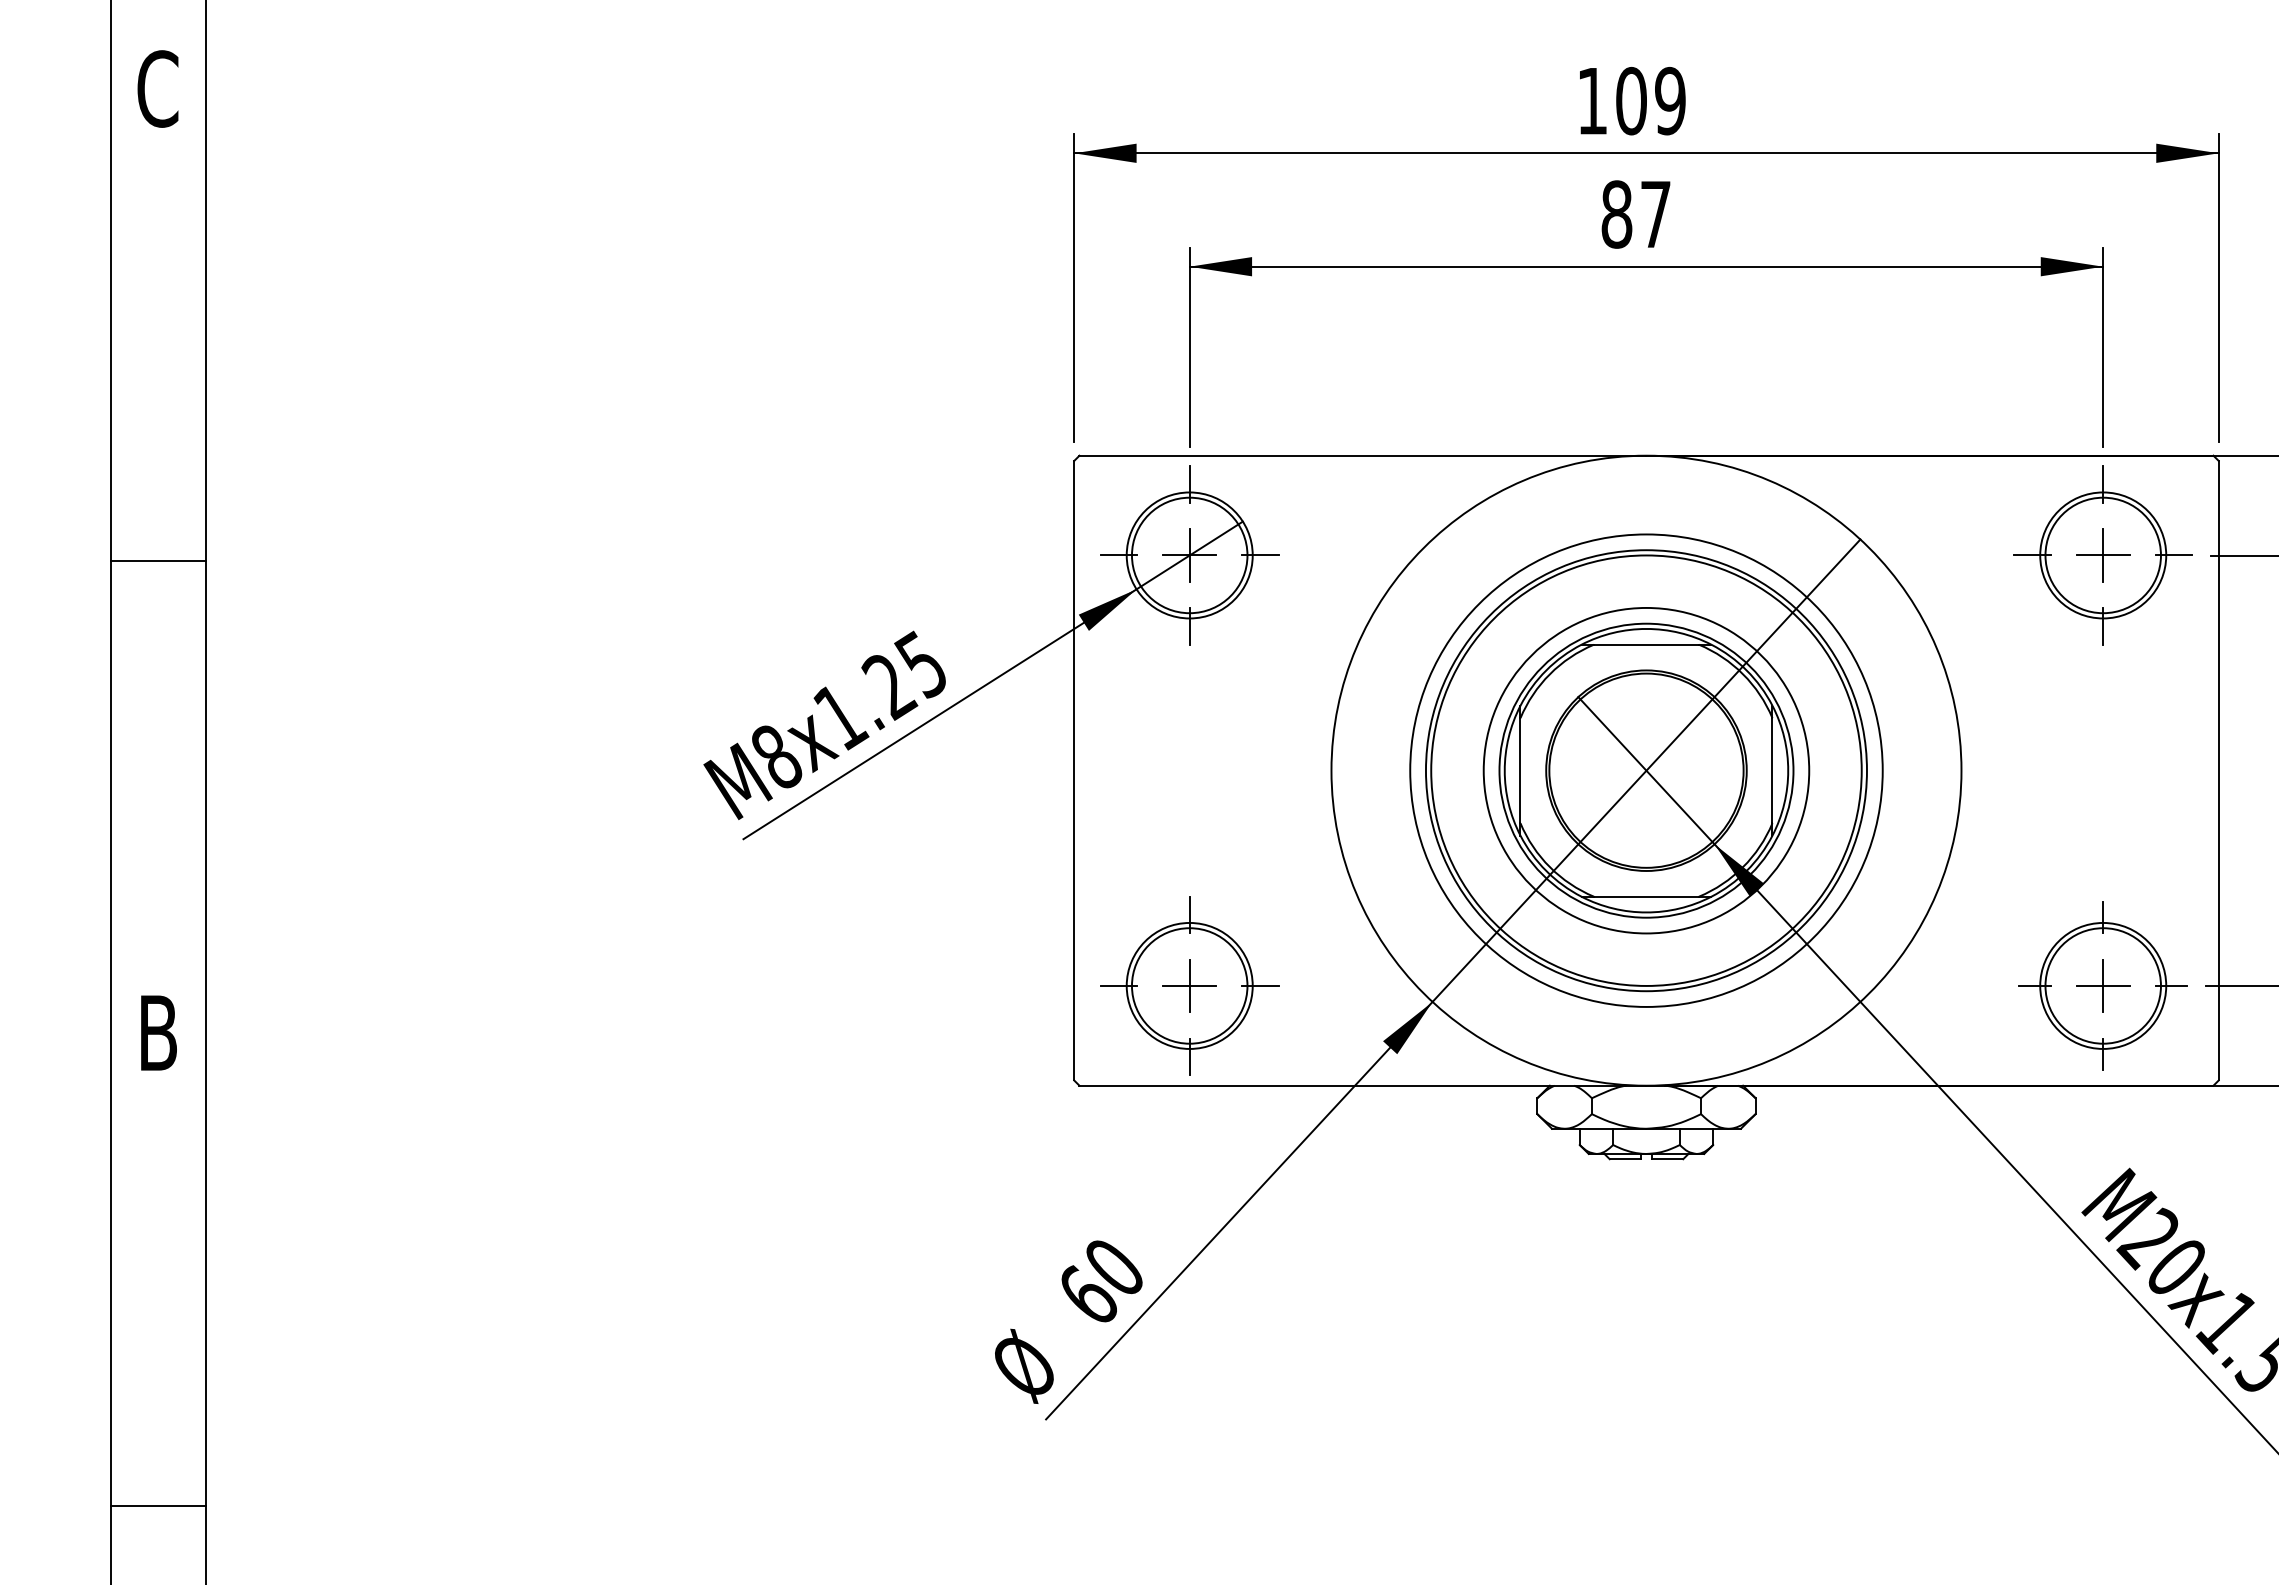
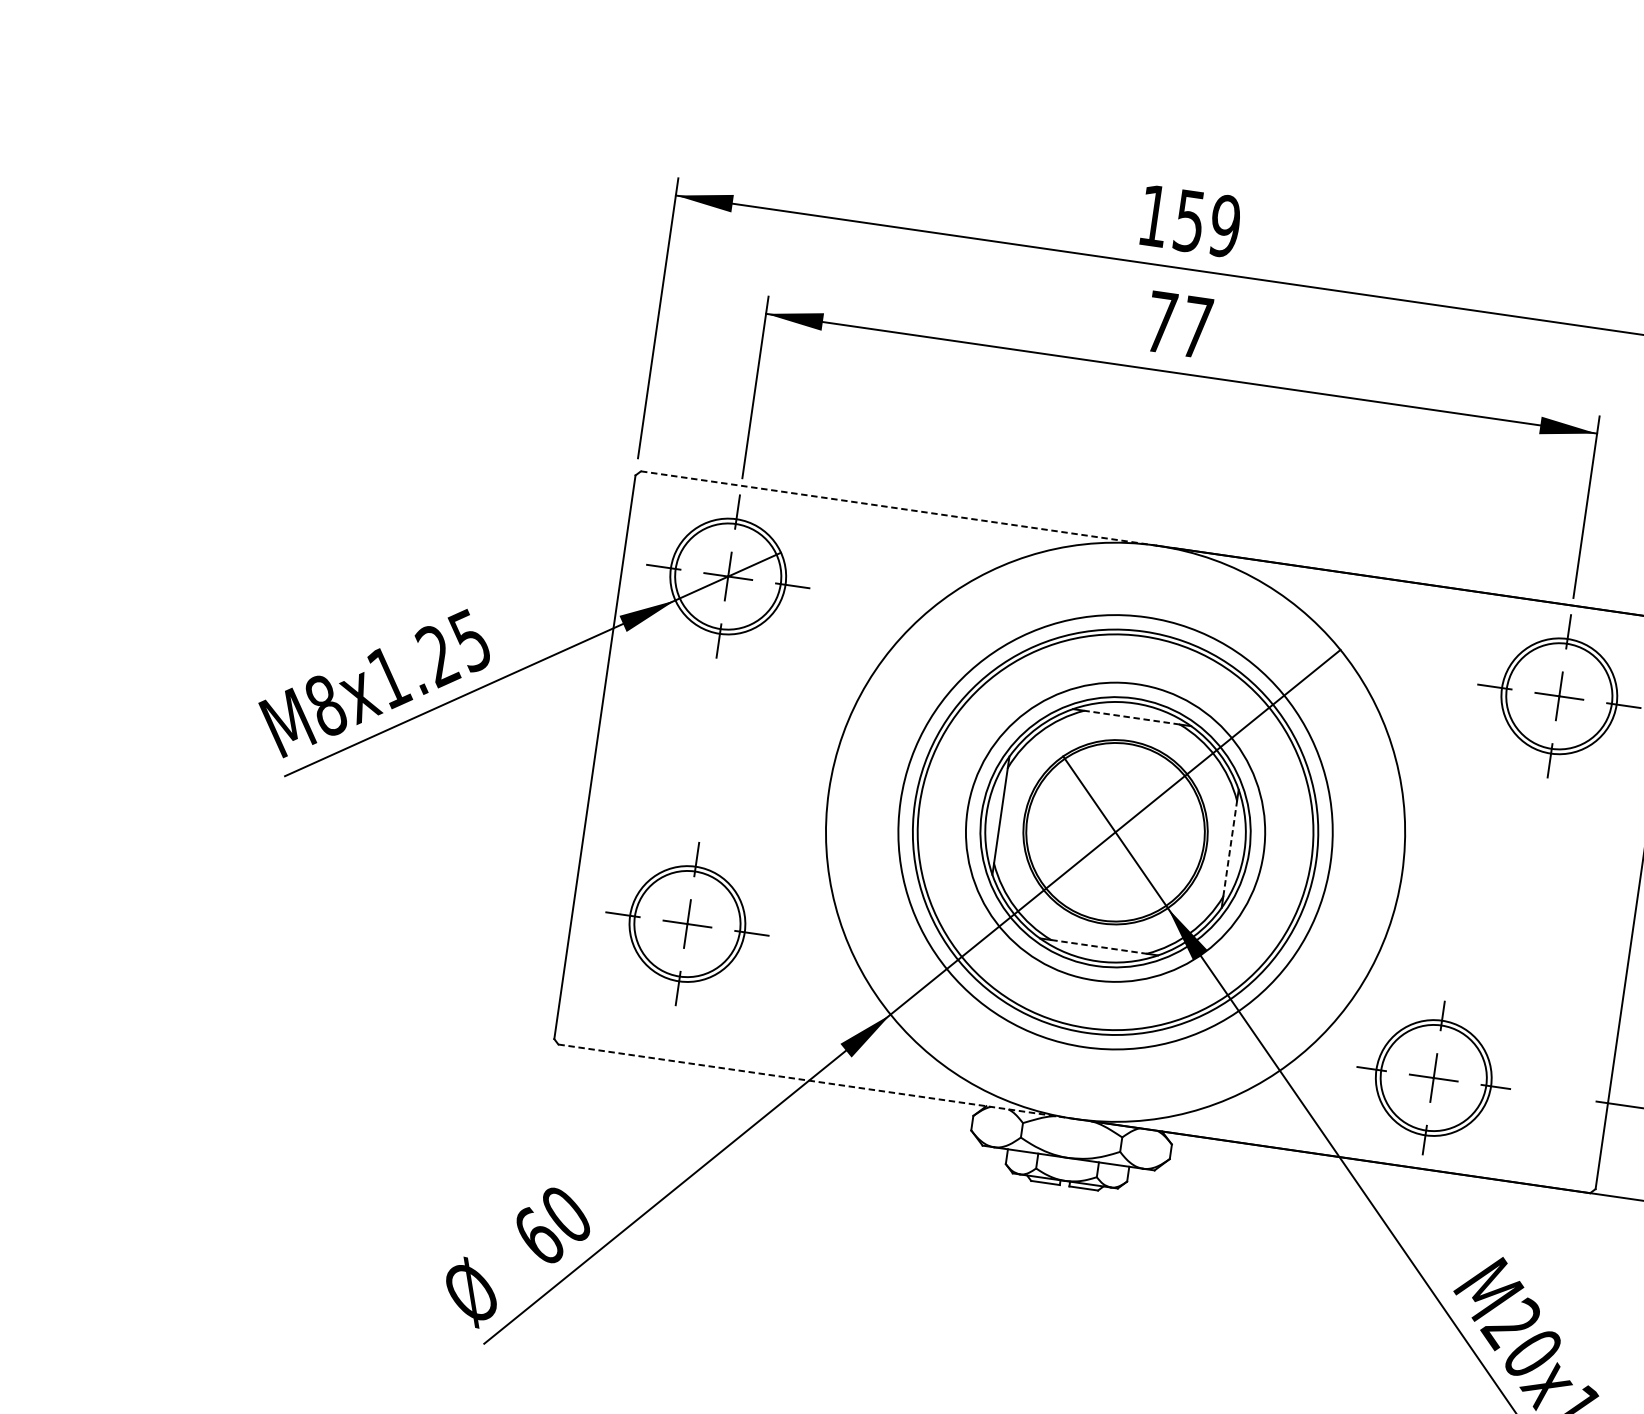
text: (1631, 100) -> (1189, 220), 109 -> 159
text: (1616, 214) -> (1161, 322), 87 -> 77
line: (1362, 455) -> (898, 508), solid -> dashed
line: (1646, 644) -> (1132, 717), solid -> dashed
line: (1772, 770) -> (1230, 848), solid -> dashed
line: (1646, 896) -> (1099, 946), solid -> dashed
part: (1189, 985) -> (687, 923), moved
part: (2102, 985) -> (1433, 1077), moved
line: (1362, 1085) -> (815, 1081), solid -> dashed

